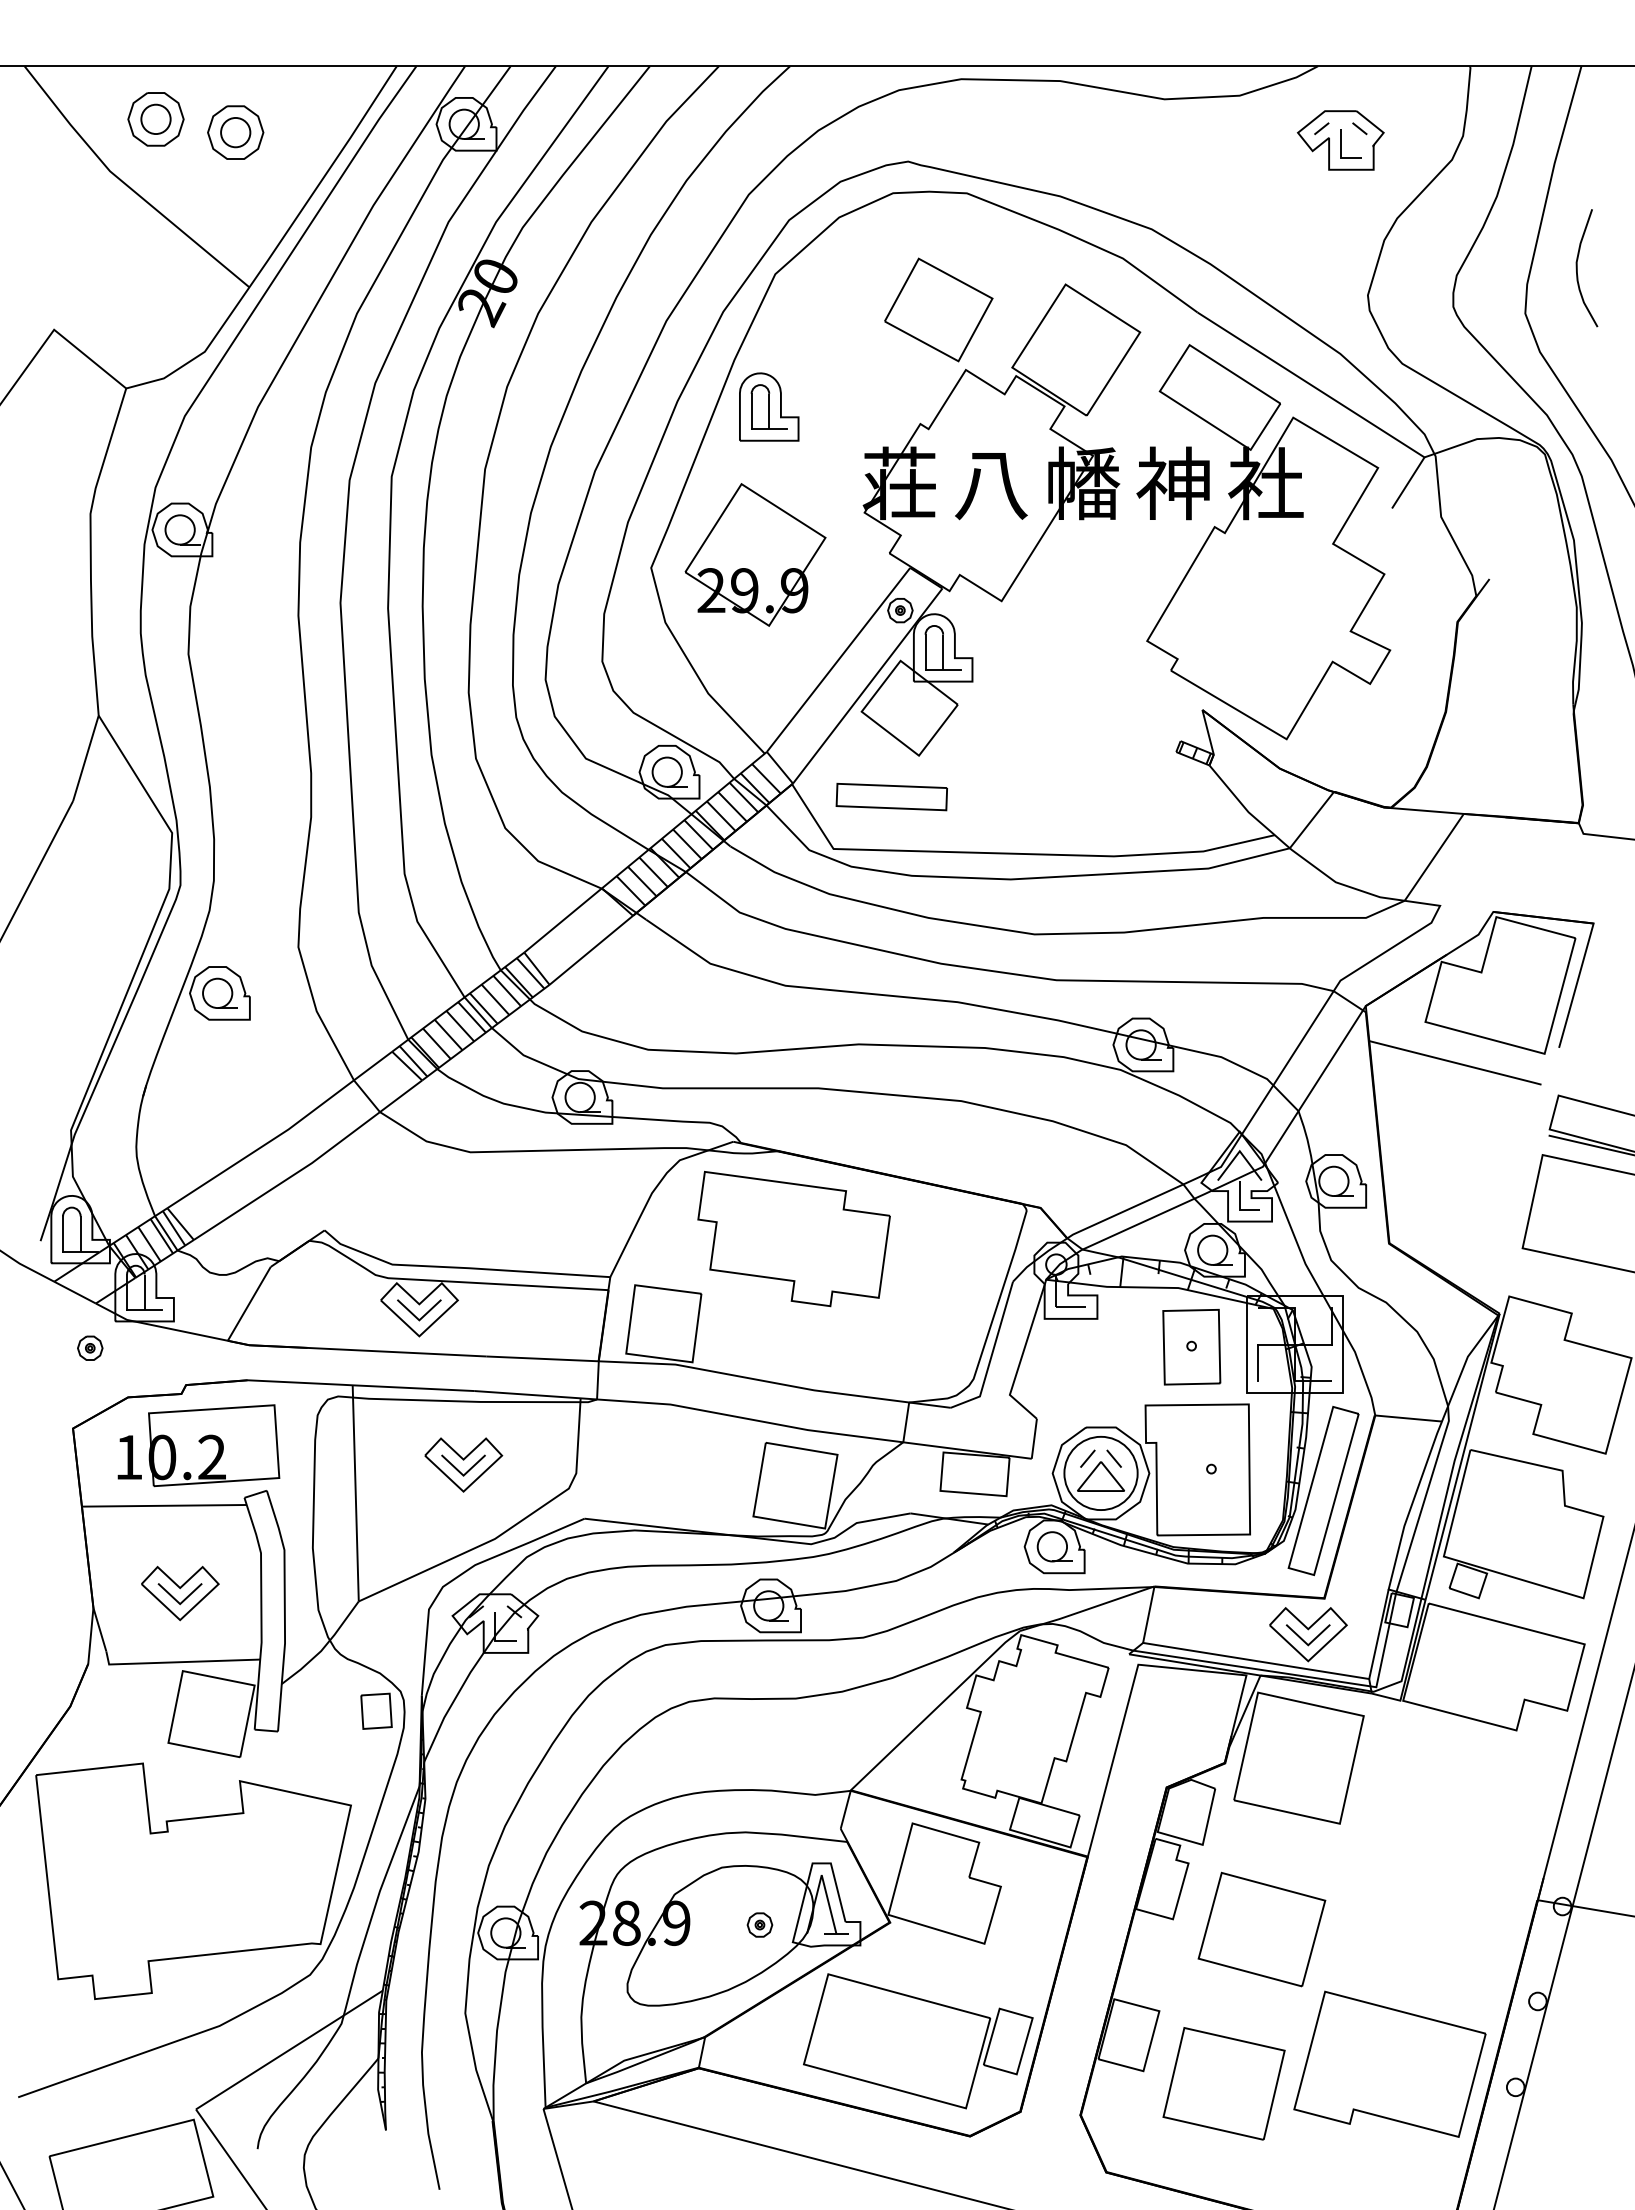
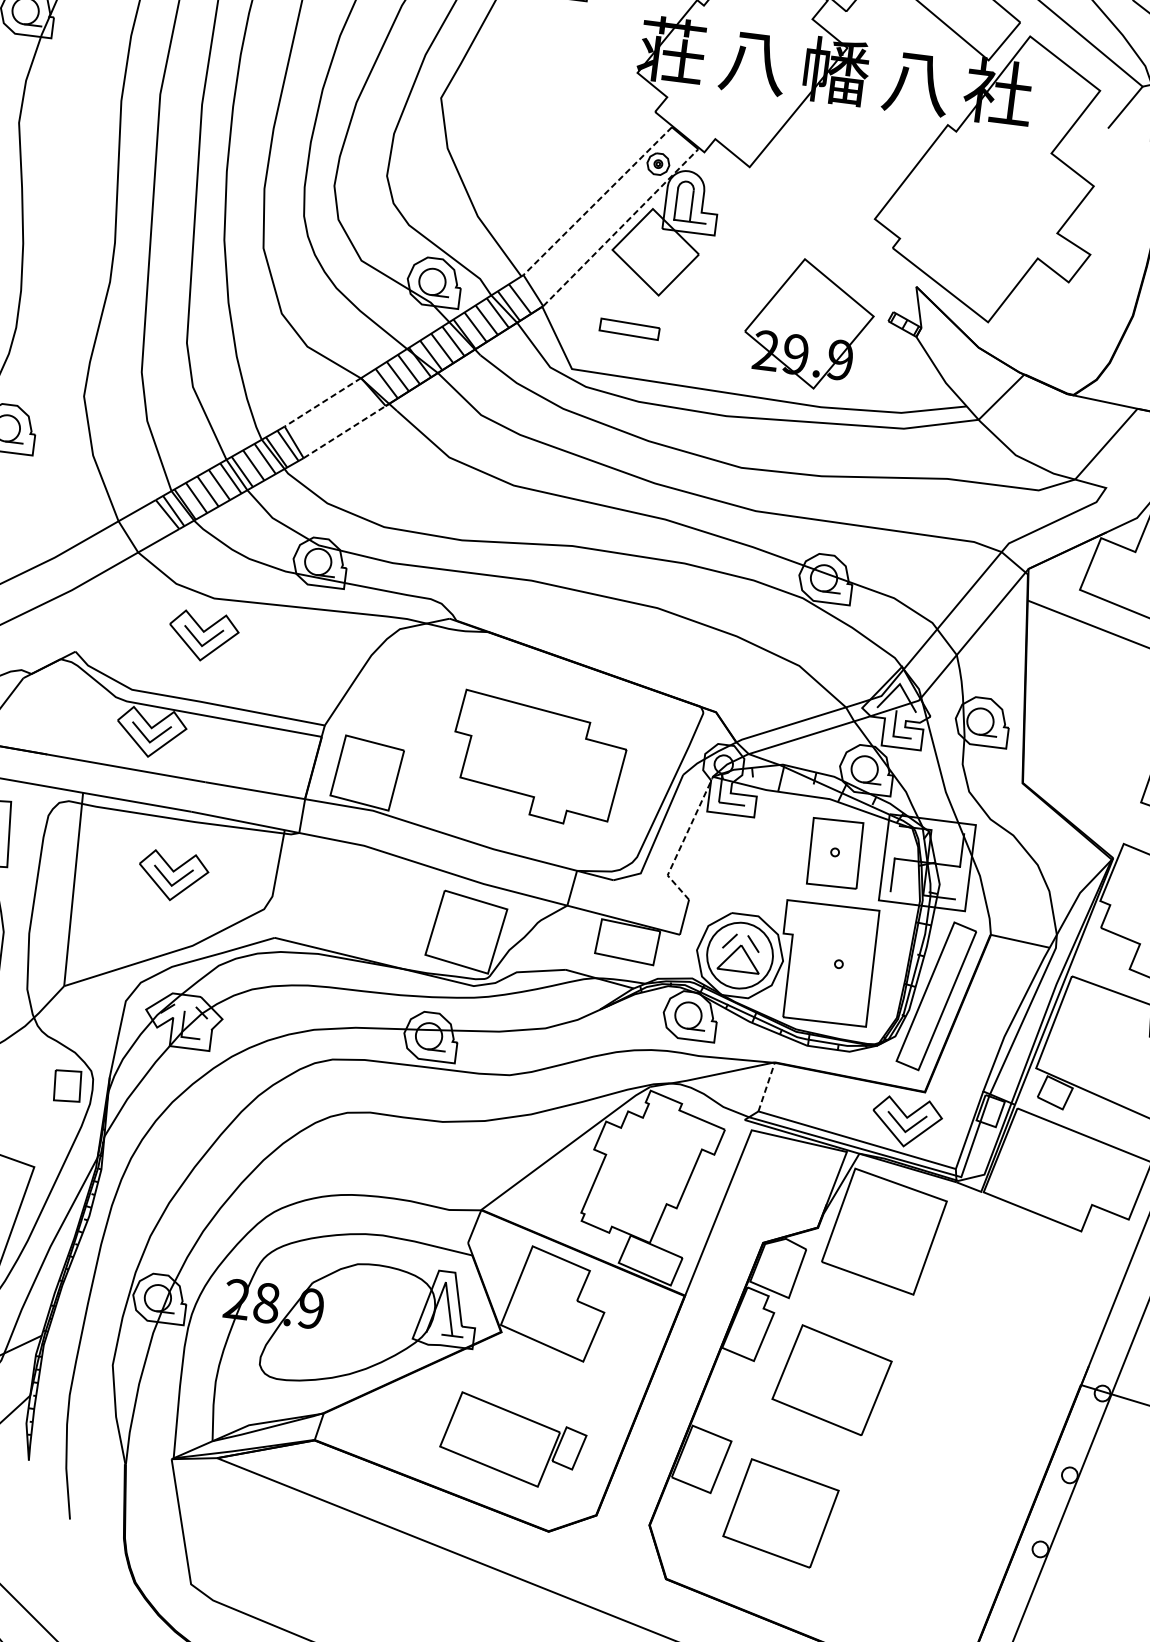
text: (1173, 483) -> (916, 81), 神 -> 八
part: (755, 554) -> (809, 323), moved
line: (838, 659) -> (597, 200), solid -> dashed
line: (867, 686) -> (620, 228), solid -> dashed
part: (891, 796) -> (629, 328), size x0.6
line: (563, 920) -> (323, 402), solid -> dashed
line: (591, 950) -> (344, 432), solid -> dashed
part: (463, 1195) -> (203, 636), added
part: (793, 1238) -> (538, 759), moved
line: (1022, 1356) -> (683, 842), solid -> dashed
line: (1148, 1614) -> (766, 1086), solid -> dashed
part: (759, 1924) -> (384, 1319), removed
part: (918, 2041) -> (513, 1441), size x0.7
part: (1389, 2063) -> (930, 1513), removed

